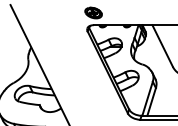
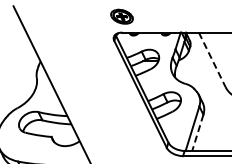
line: (162, 46) -> (212, 60), solid -> dashed
line: (151, 101) -> (197, 132), solid -> dashed

